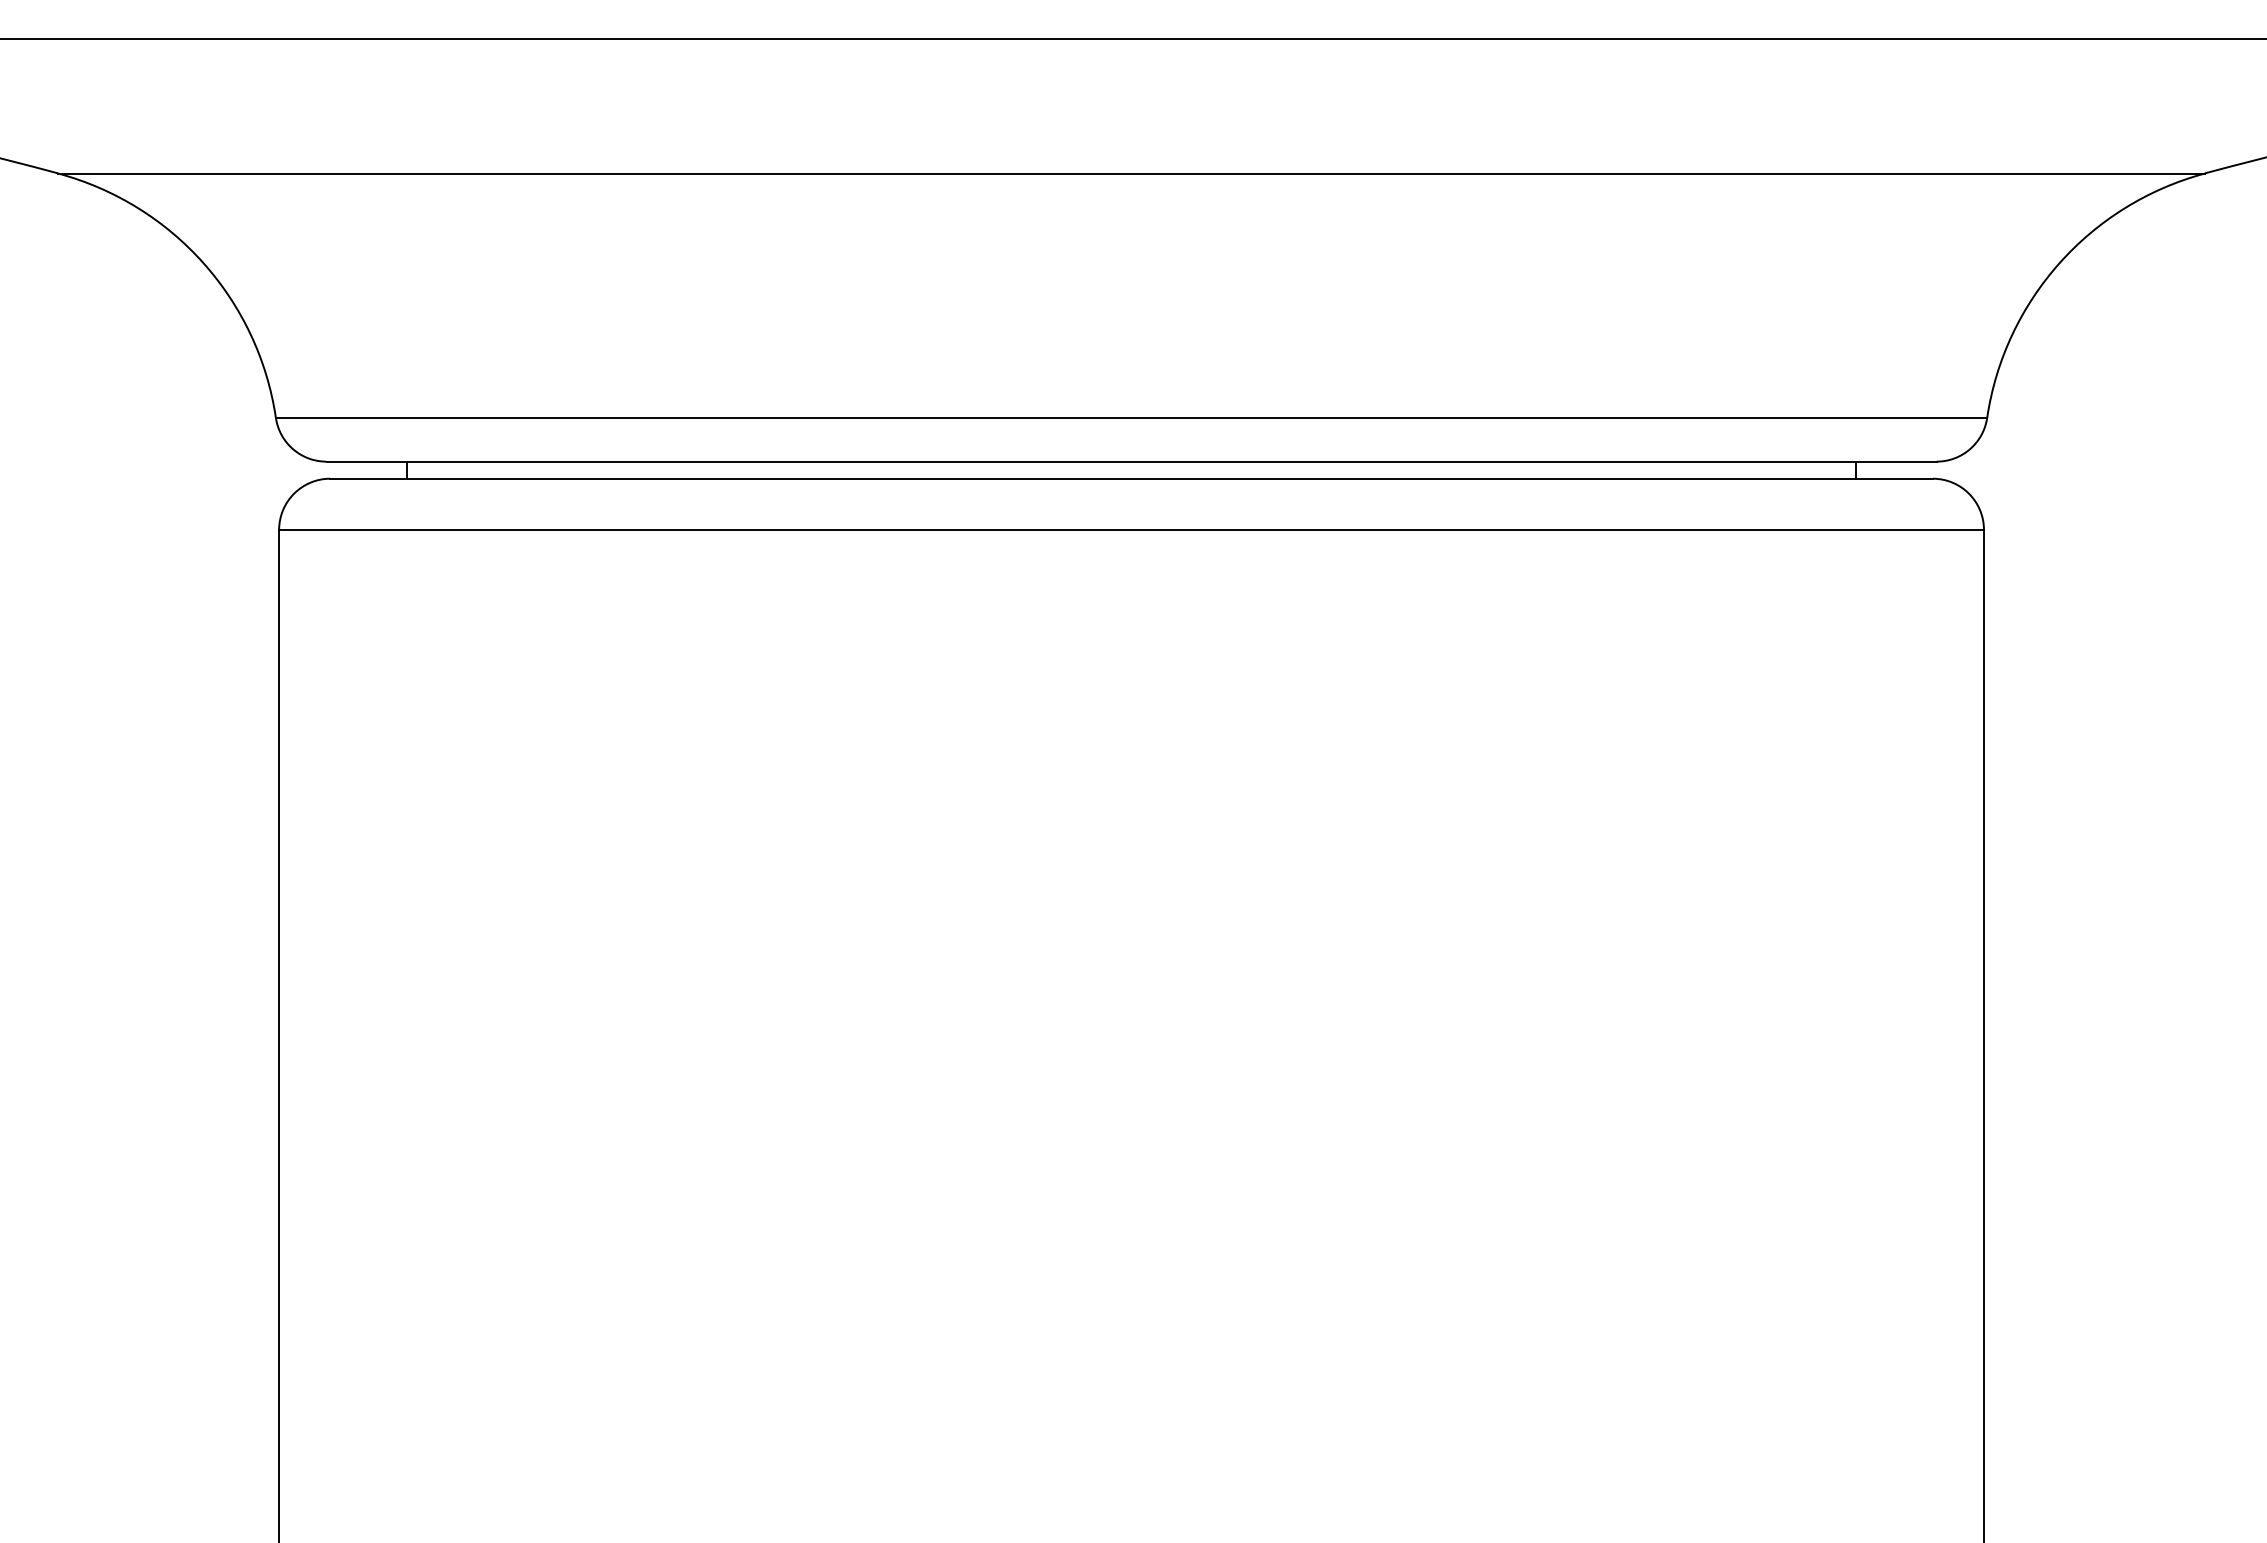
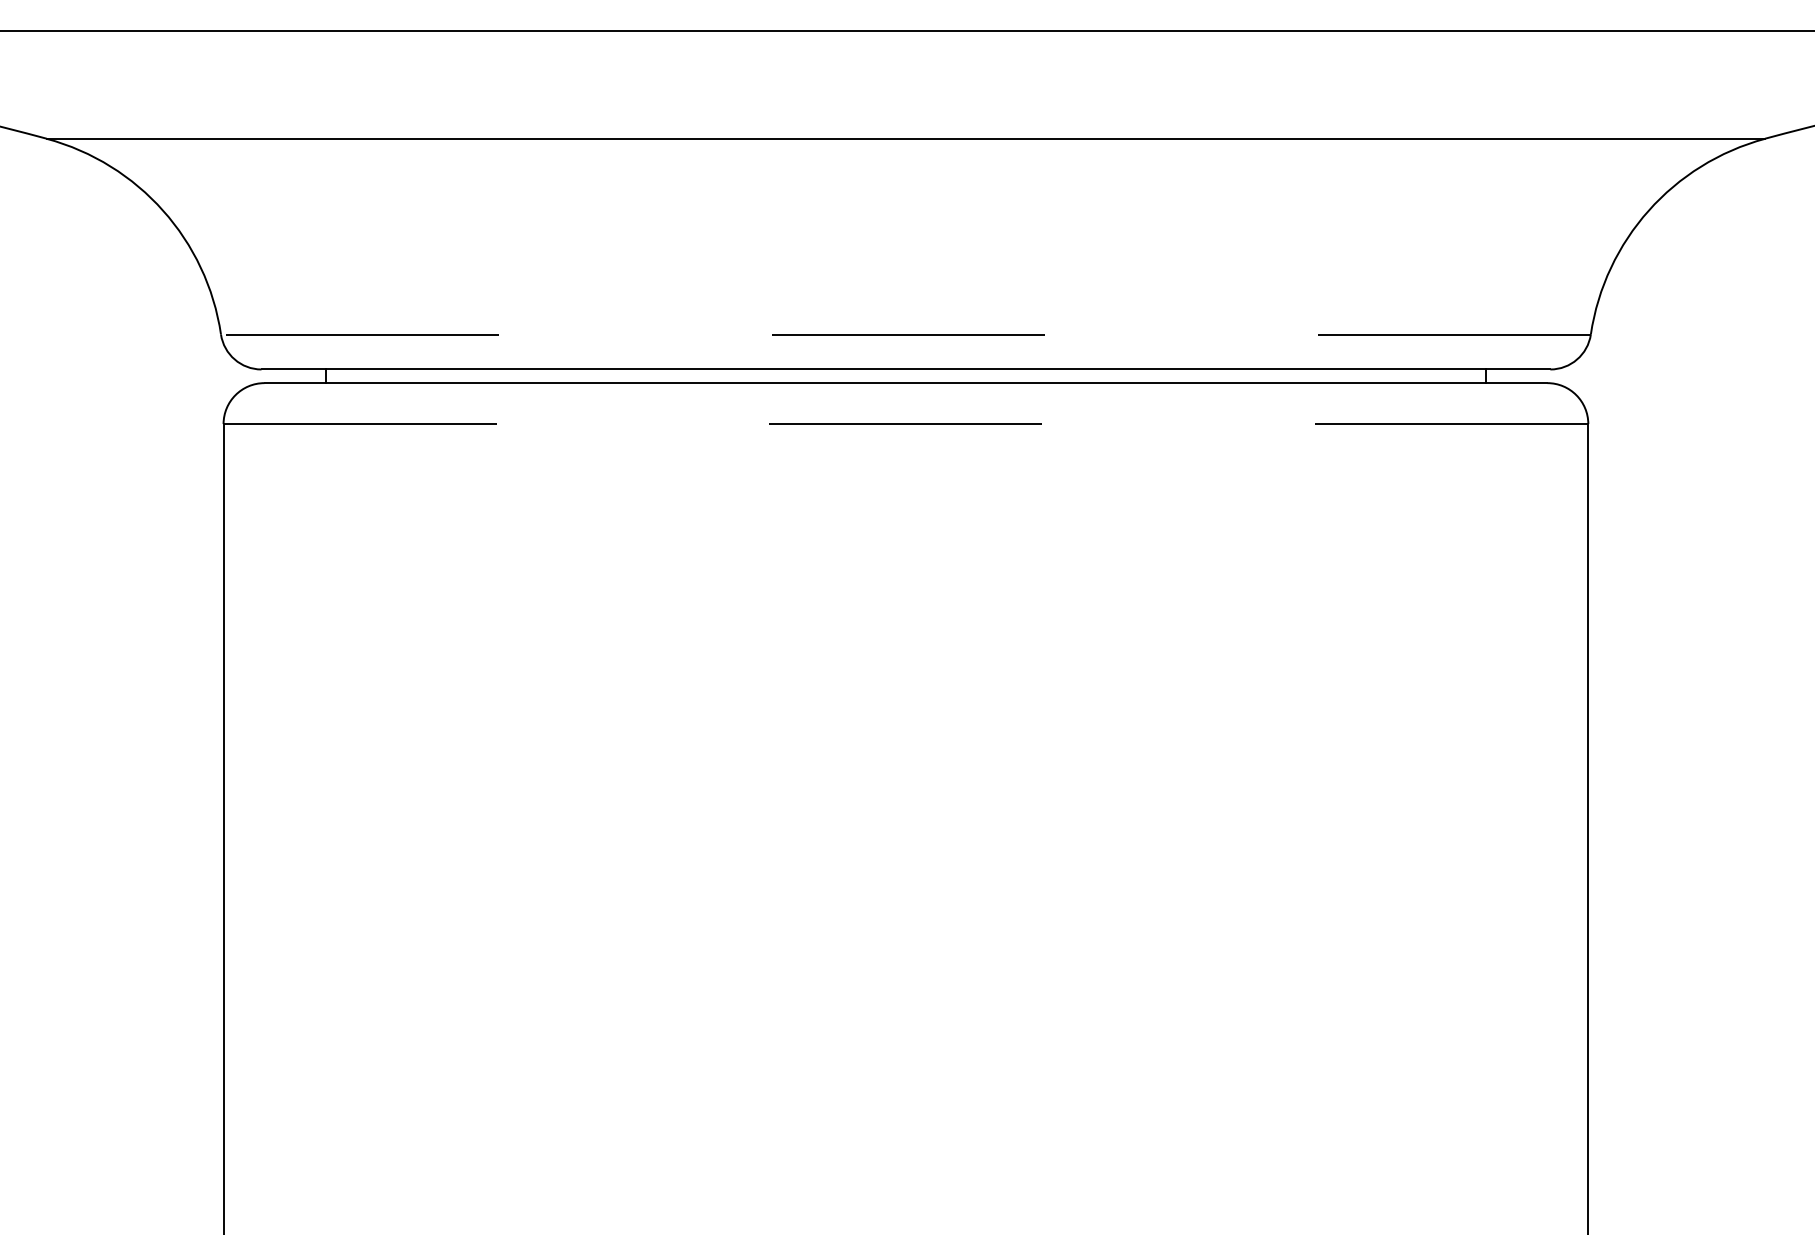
line: (1131, 418) -> (905, 334), solid -> dashed
line: (1132, 529) -> (906, 423), solid -> dashed

